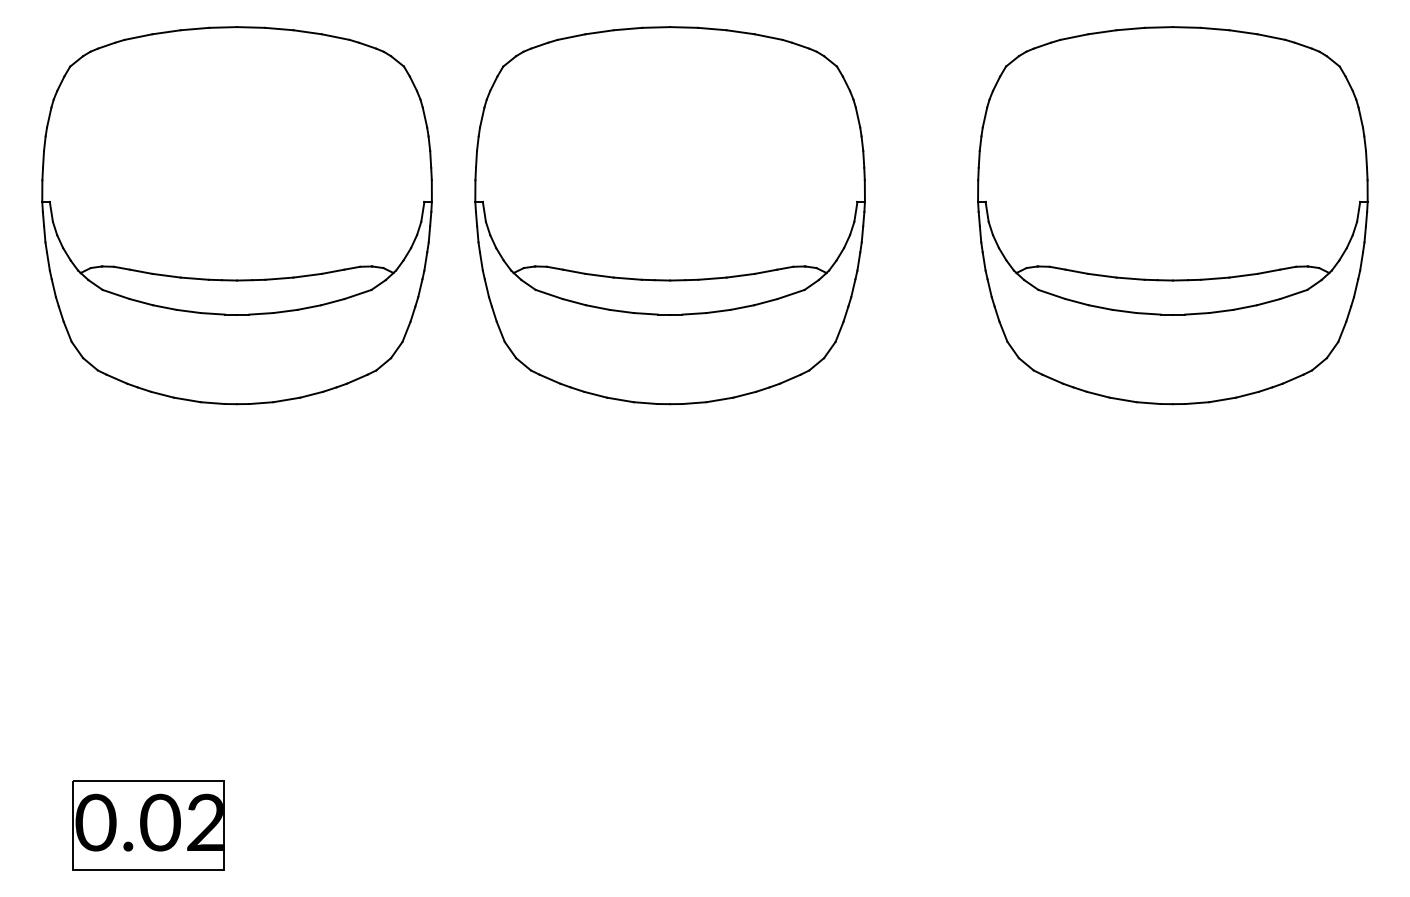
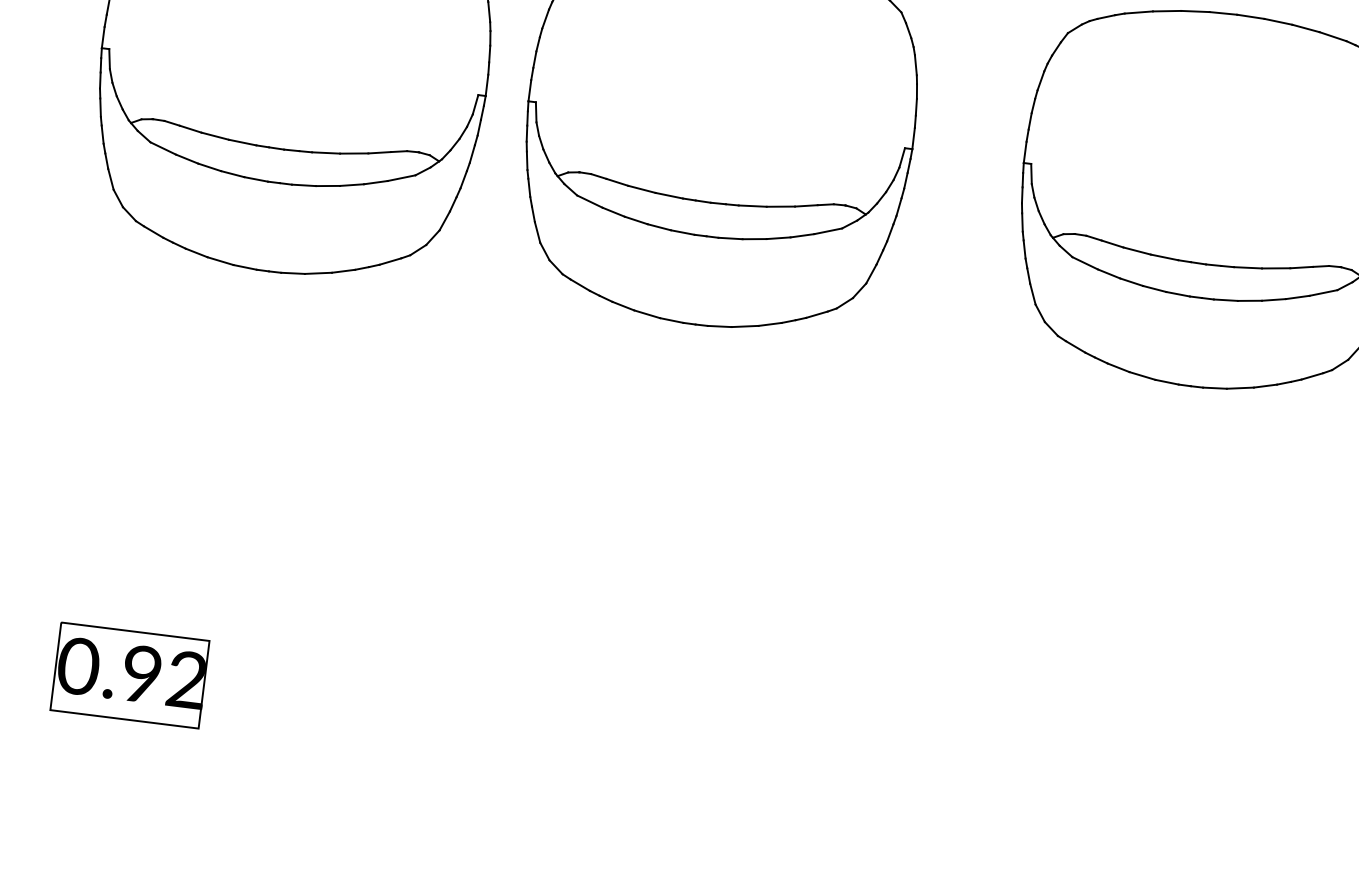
text: (160, 822) -> (142, 674), 0.02 -> 0.92

